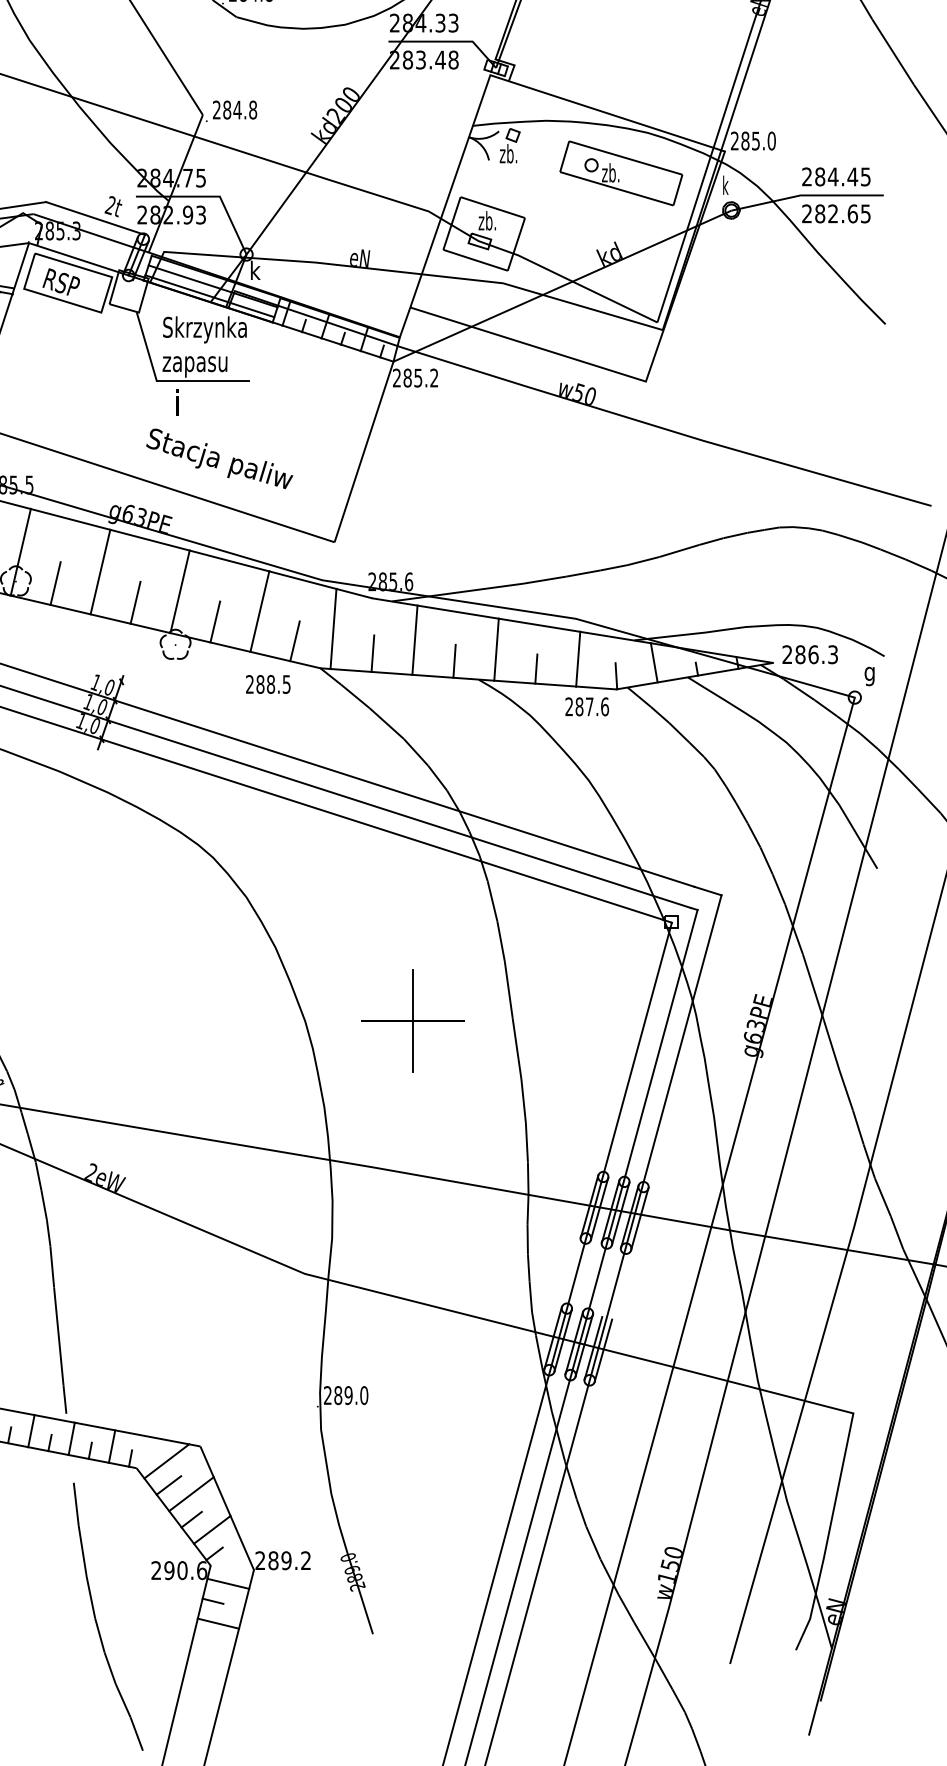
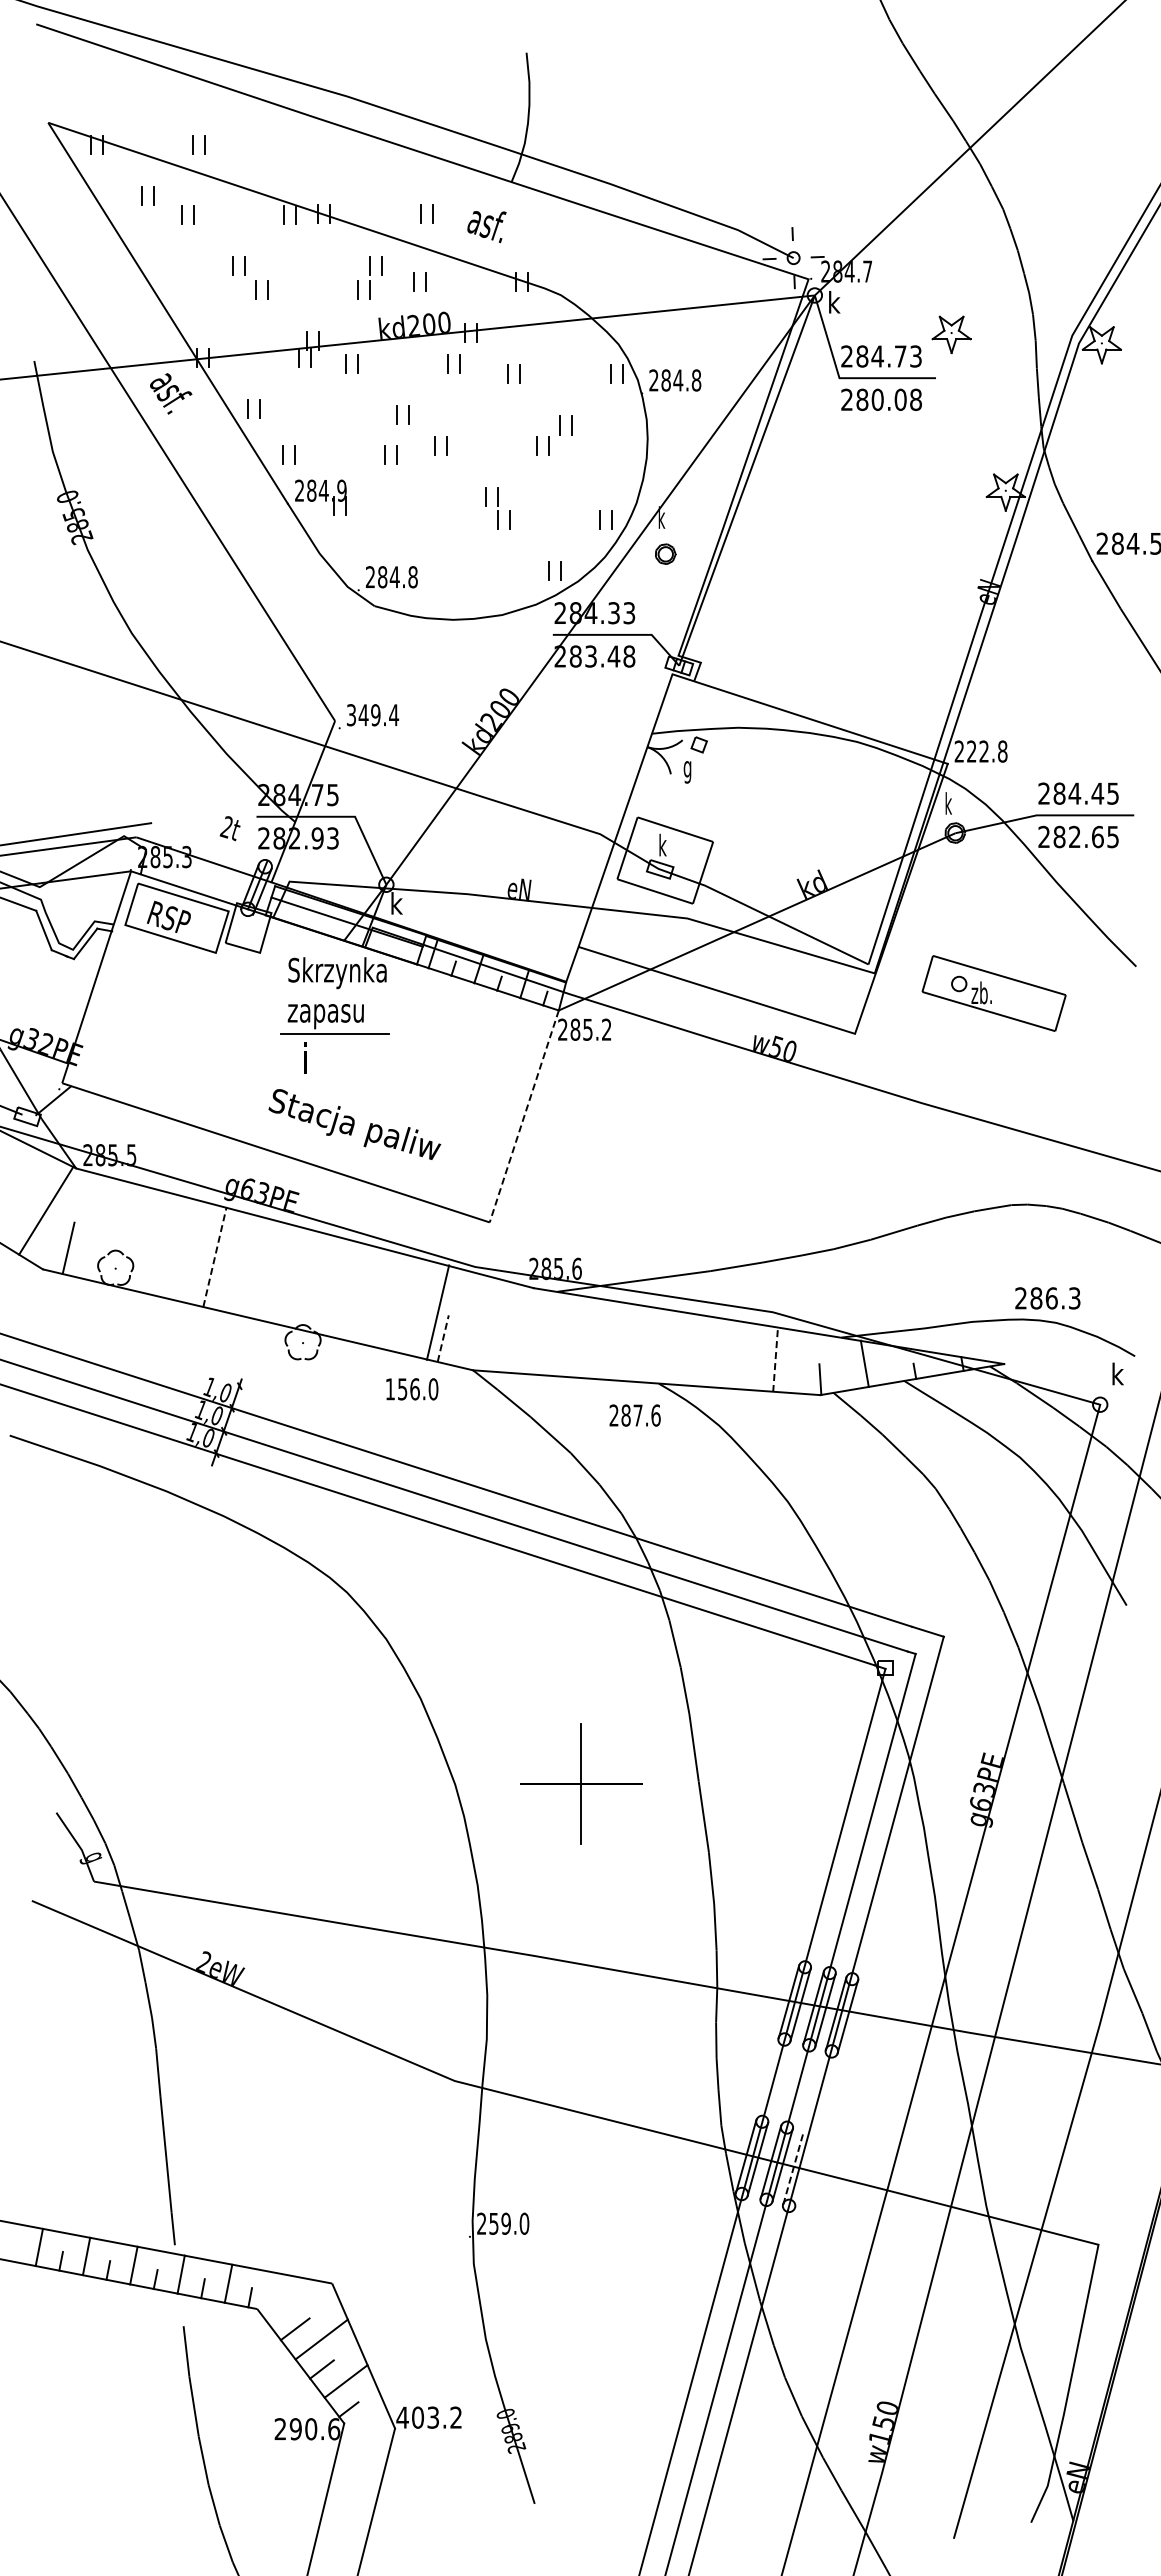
text: (234, 110) -> (372, 715), 284.8 -> 349.4
text: (758, 140) -> (987, 751), 285.0 -> 222.8
text: (508, 156) -> (693, 769), zb. -> g
part: (620, 173) -> (993, 993), moved
line: (95, 218) -> (209, 842), removed
text: (486, 220) -> (668, 844), zb. -> k
line: (209, 296) -> (342, 933), removed
line: (146, 346) -> (268, 992), removed
line: (364, 452) -> (524, 1116), solid -> dashed
line: (20, 551) -> (121, 1233), removed
line: (100, 572) -> (214, 1257), solid -> dashed
line: (55, 583) -> (162, 1270), removed
line: (180, 591) -> (308, 1280), removed
line: (135, 602) -> (255, 1293), removed
line: (259, 611) -> (437, 1312), moved
line: (215, 621) -> (349, 1315), removed
line: (332, 629) -> (487, 1324), removed
line: (414, 640) -> (583, 1337), removed
line: (295, 641) -> (443, 1338), solid -> dashed
line: (496, 649) -> (679, 1348), removed
line: (372, 653) -> (534, 1352), removed
text: (809, 654) -> (1047, 1298), moved
line: (578, 659) -> (775, 1359), solid -> dashed
line: (454, 660) -> (630, 1361), removed
line: (536, 669) -> (726, 1371), removed
text: (869, 673) -> (1117, 1376), g -> k
text: (267, 684) -> (411, 1389), 288.5 -> 156.0
text: (586, 706) -> (634, 1415), moved
line: (593, 1348) -> (793, 2168), solid -> dashed
line: (602, 1350) -> (804, 2170), removed
text: (337, 1395) -> (493, 2223), 289.0 -> 259.0
line: (166, 1461) -> (292, 2301), removed
text: (273, 1560) -> (417, 2417), 289.2 -> 403.2
line: (227, 1583) -> (364, 2444), removed
line: (212, 1601) -> (346, 2465), removed
line: (218, 1623) -> (353, 2491), removed

